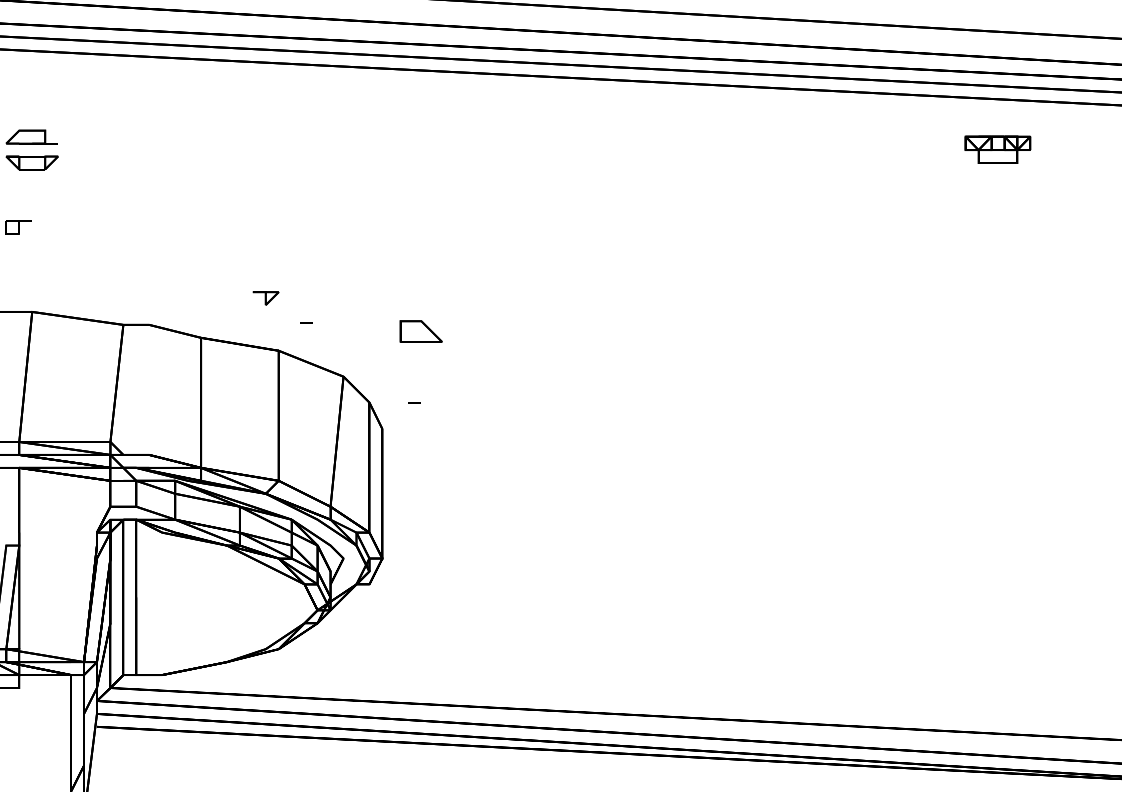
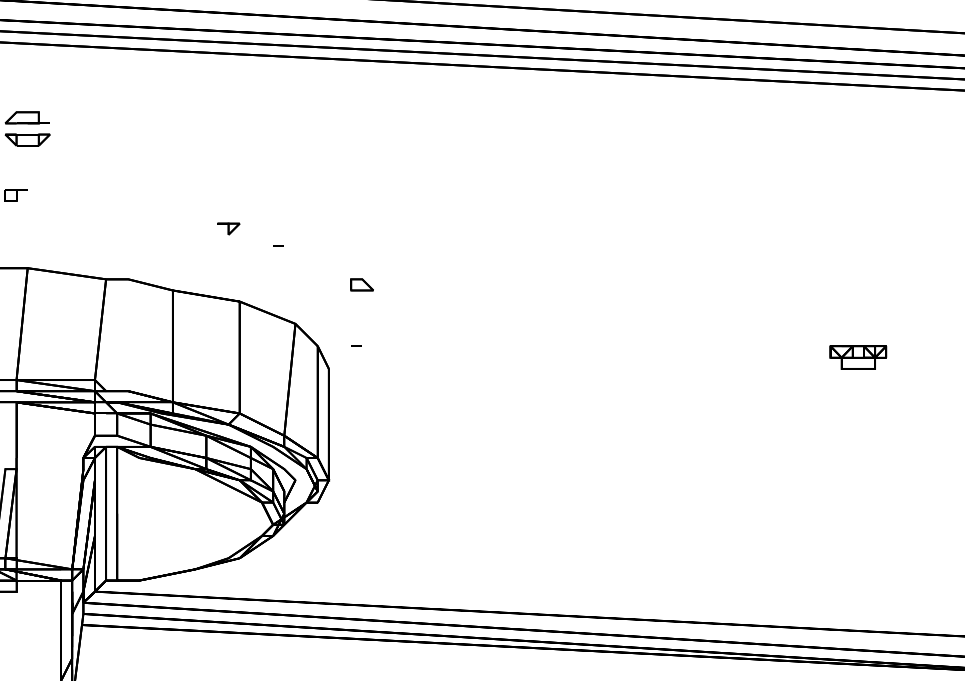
part: (997, 149) -> (857, 357), moved
part: (265, 298) -> (228, 229), moved
line: (306, 322) -> (279, 245), moved
part: (420, 330) -> (361, 284), size x0.62

